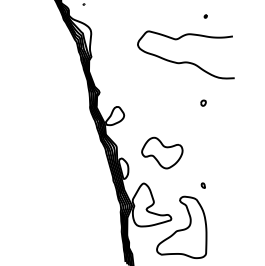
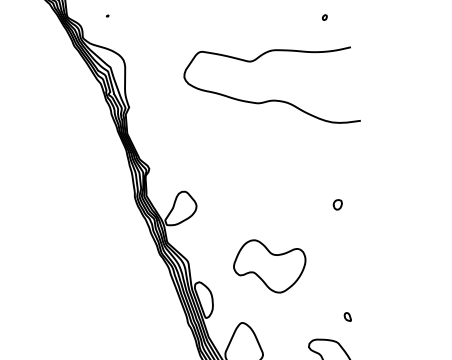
curve: (185, 61) -> (271, 99), moved
part: (203, 102) -> (337, 203), moved

